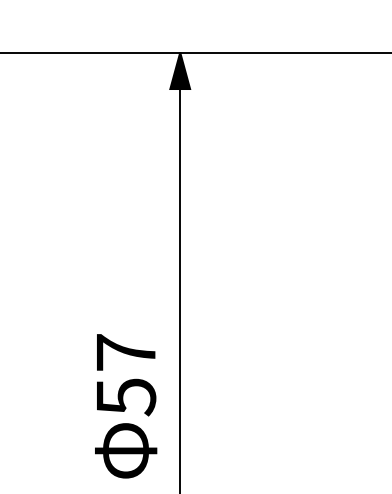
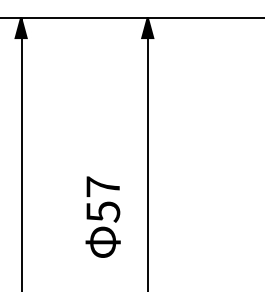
text: (124, 405) -> (102, 216), moved

